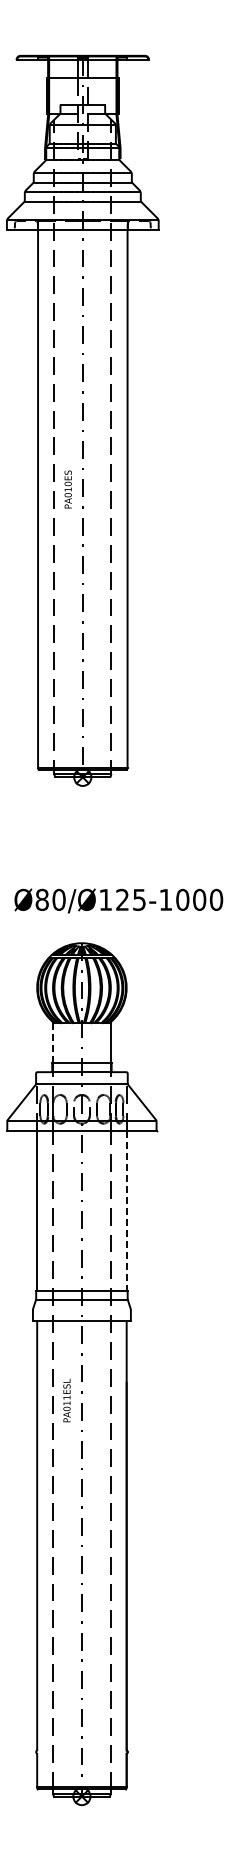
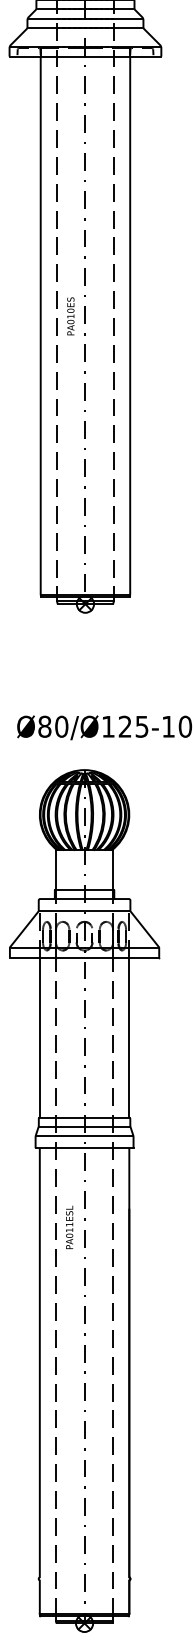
line: (53, 1043) -> (56, 870), dashed -> solid
line: (126, 1211) -> (129, 1038), dashed -> solid
line: (81, 1309) -> (84, 1136), added

